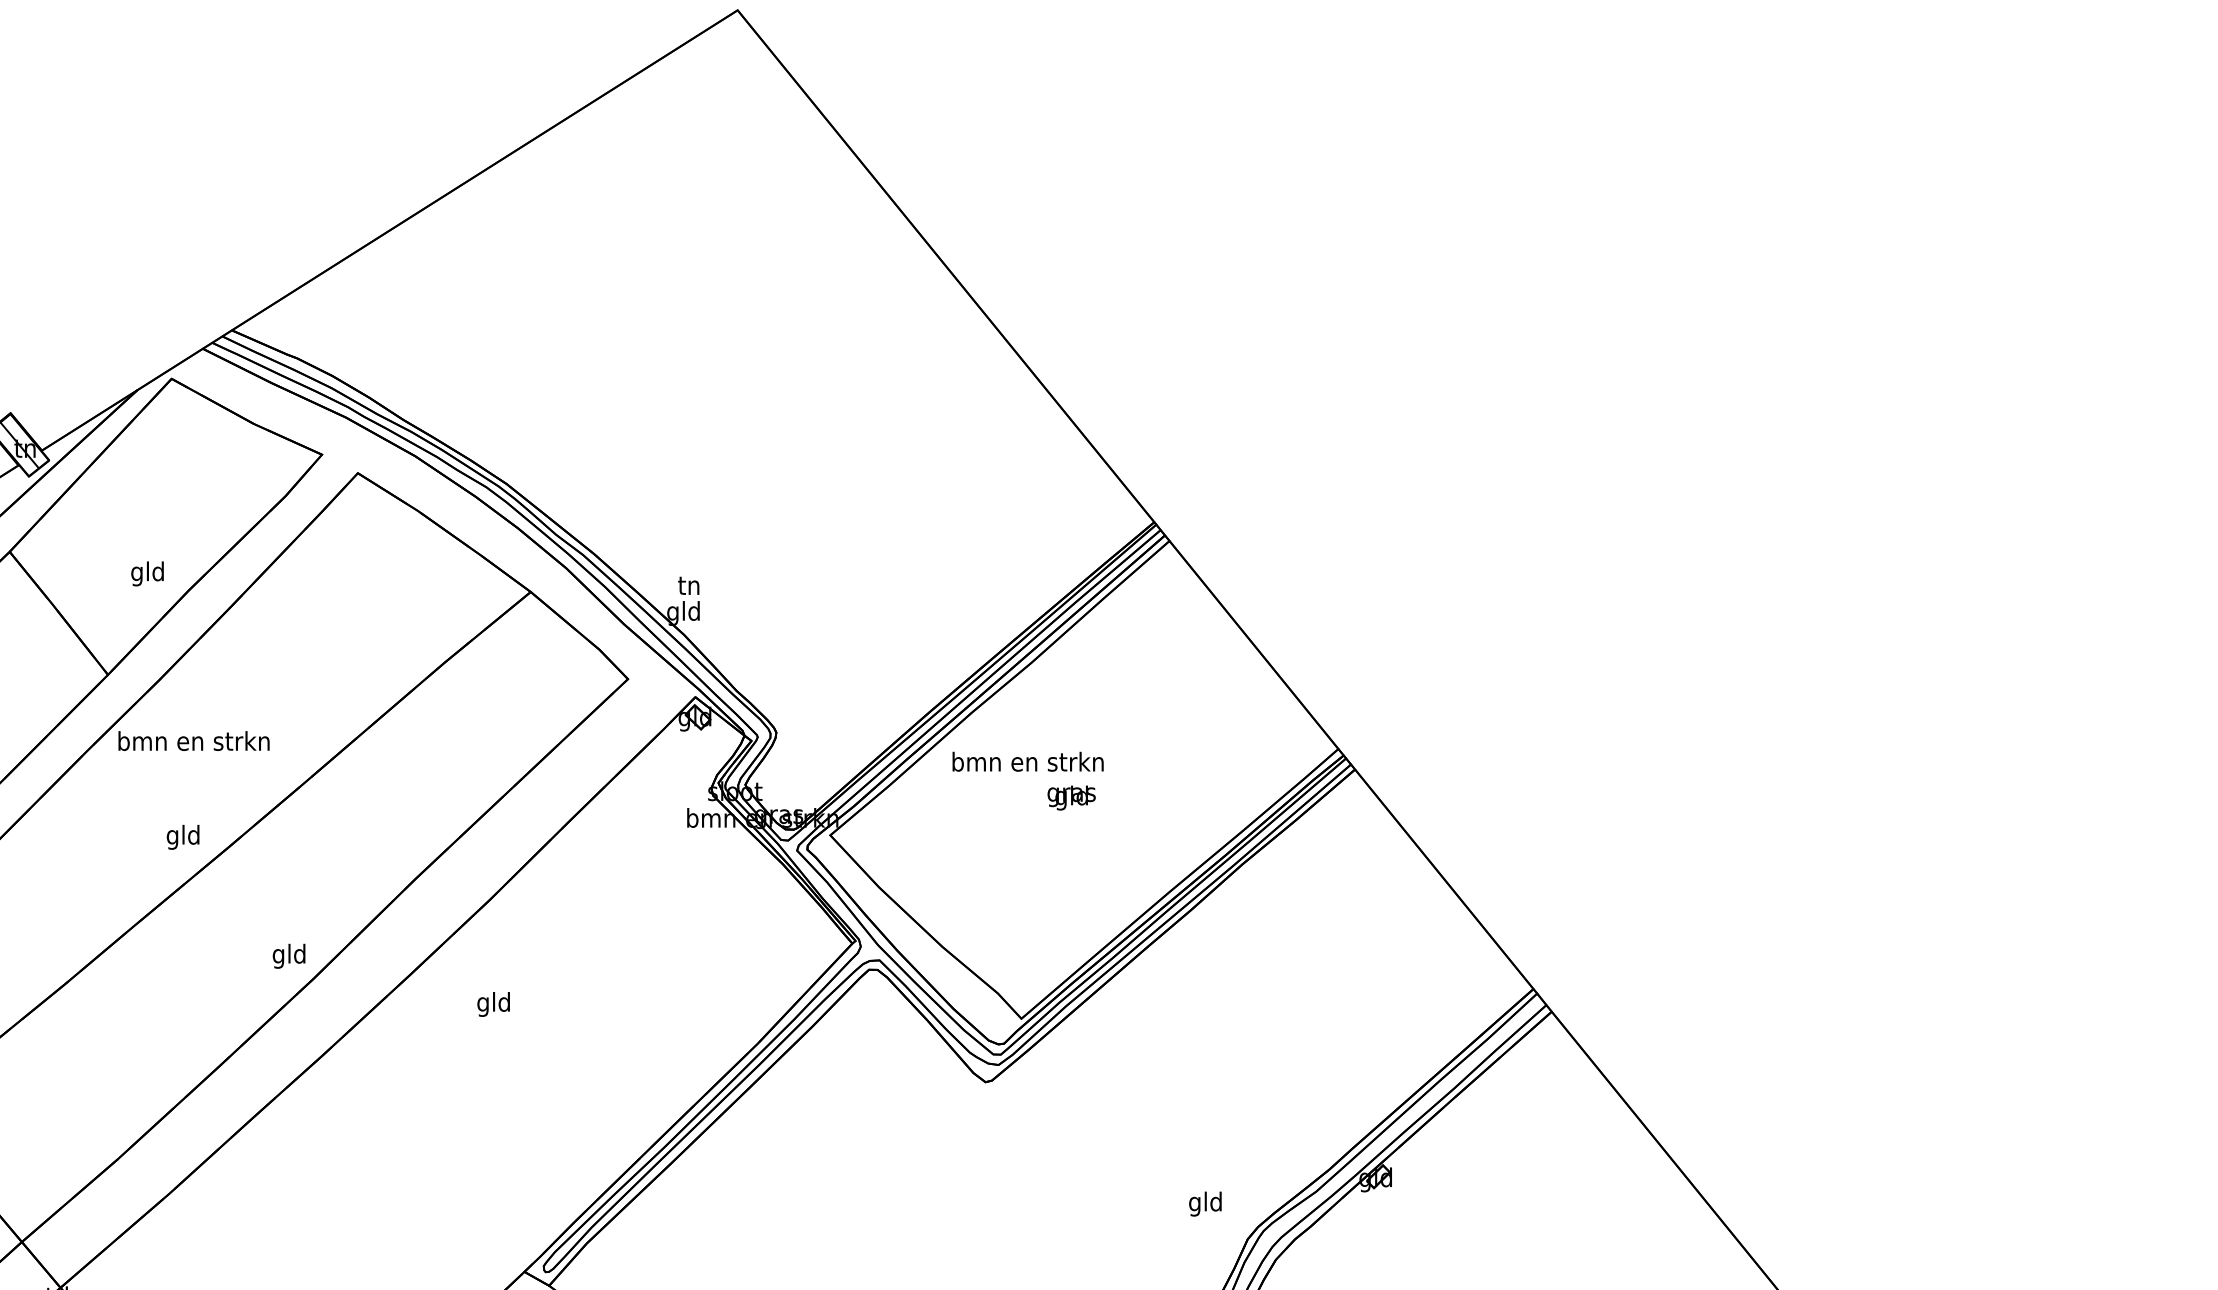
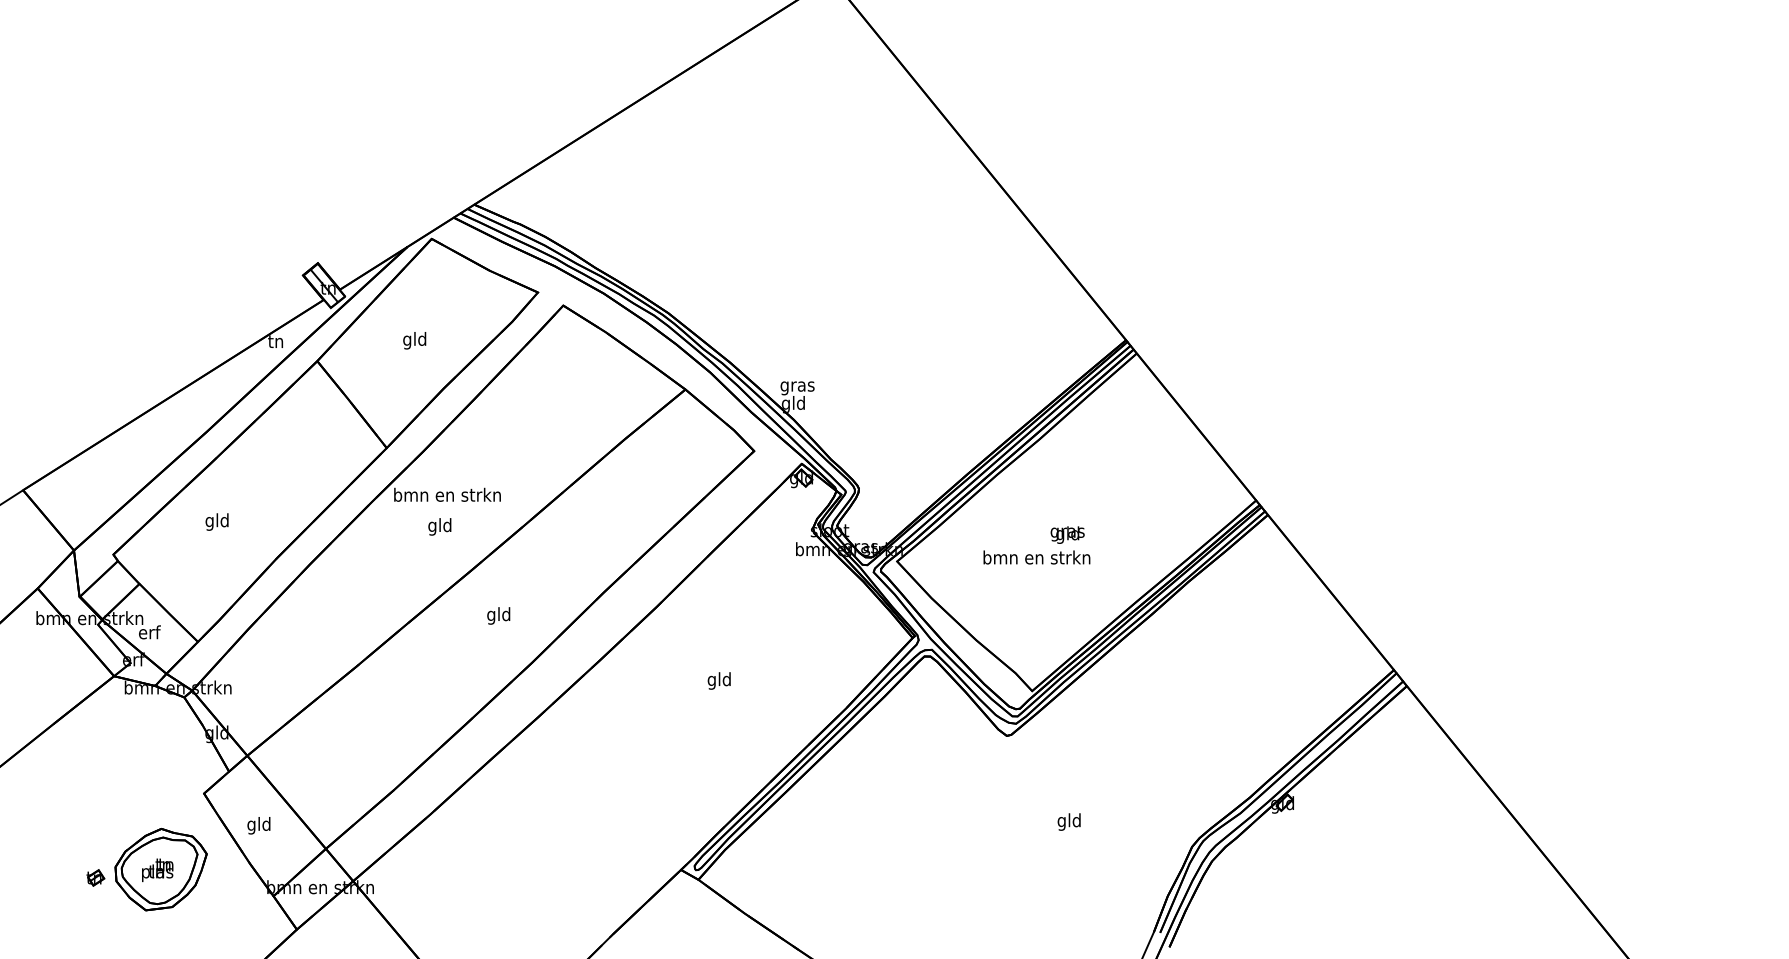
text: (147, 573) -> (414, 340), moved
text: (689, 587) -> (797, 386), tn -> gras
text: (1027, 761) -> (1036, 557), moved
text: (182, 836) -> (439, 526), moved
text: (288, 955) -> (498, 615), moved
text: (492, 1003) -> (718, 680), moved
text: (1204, 1203) -> (1068, 821), moved

